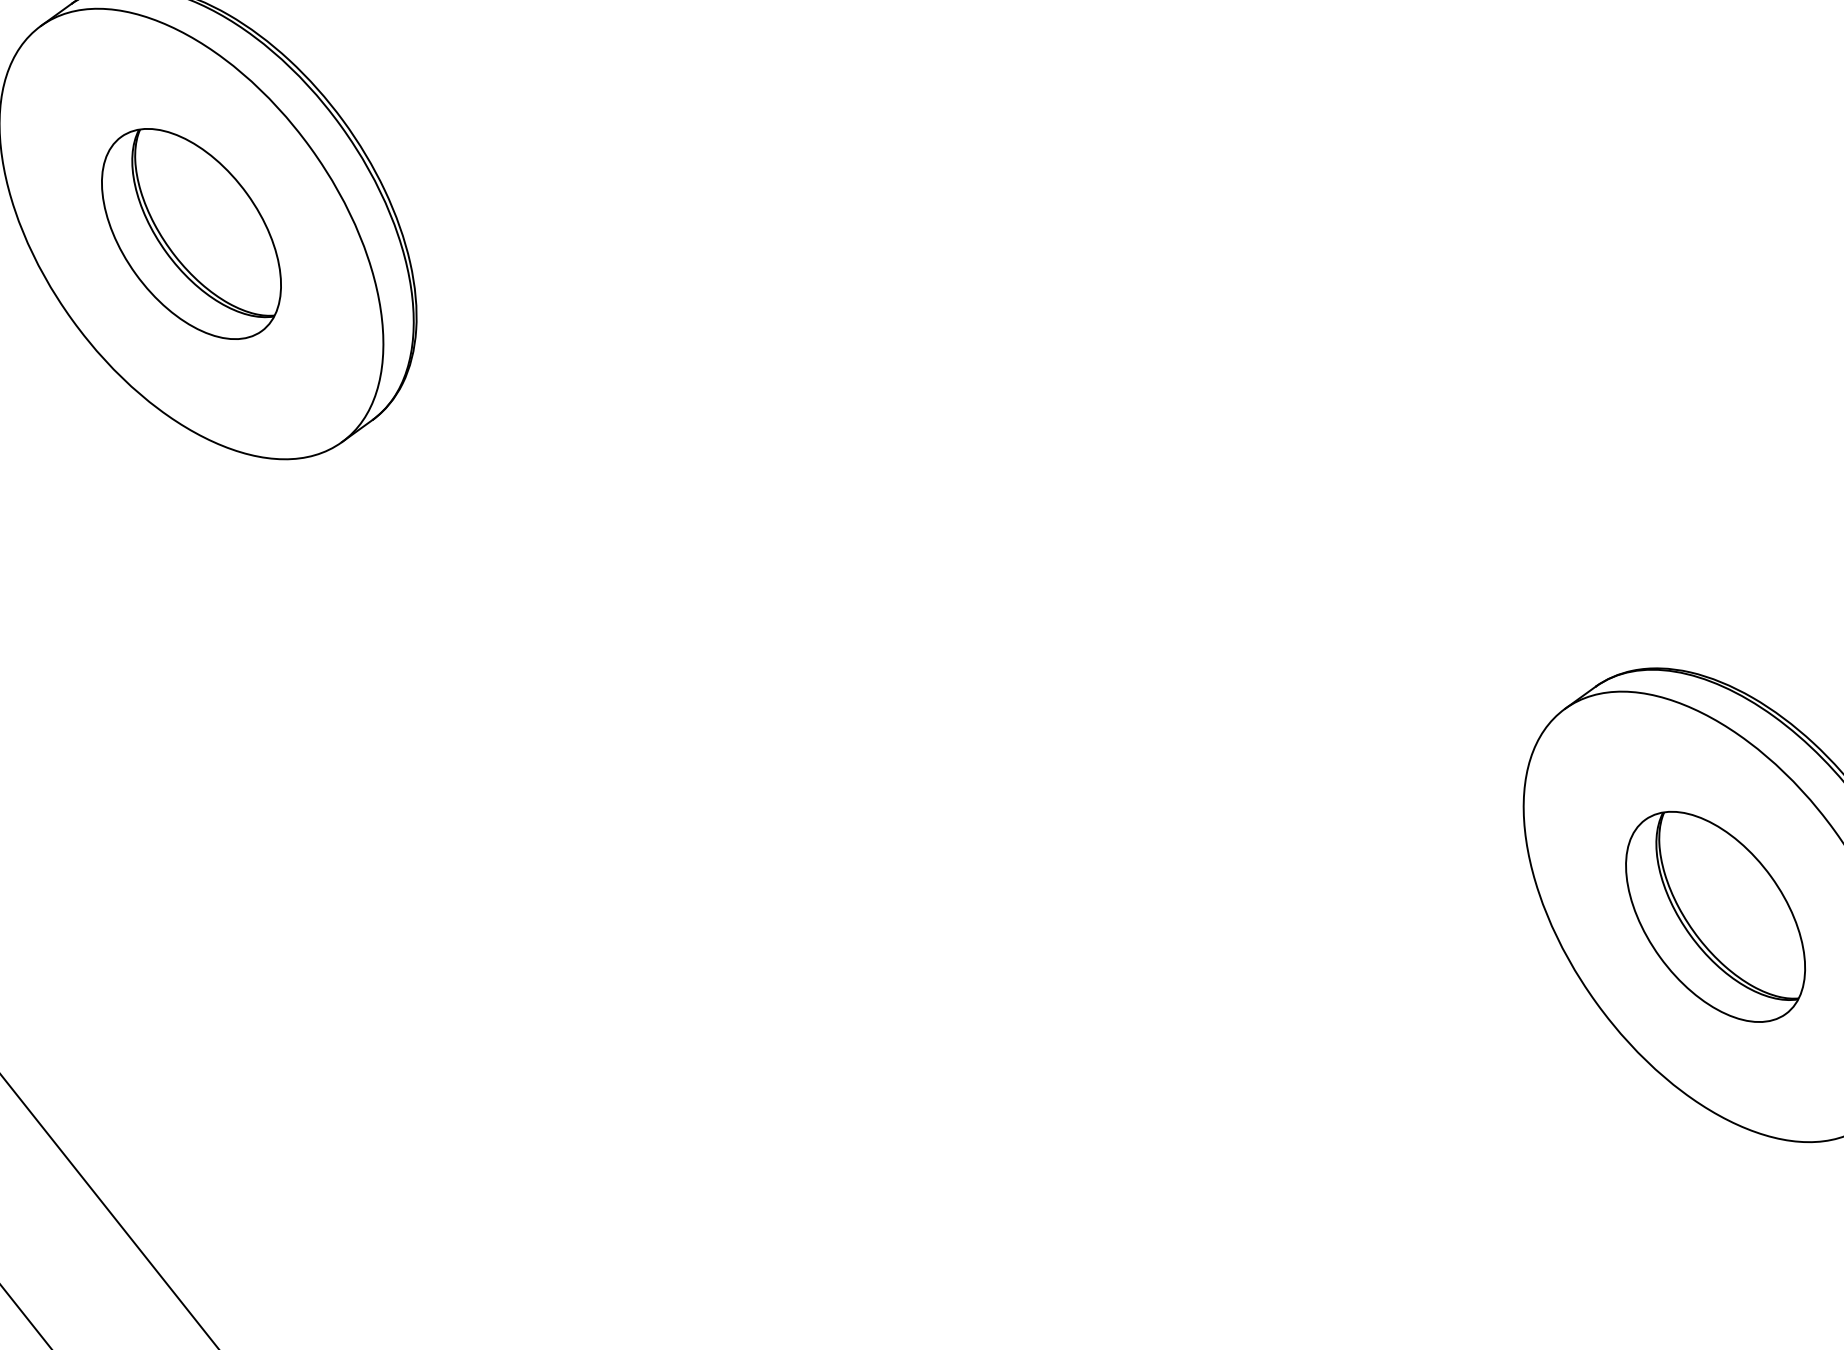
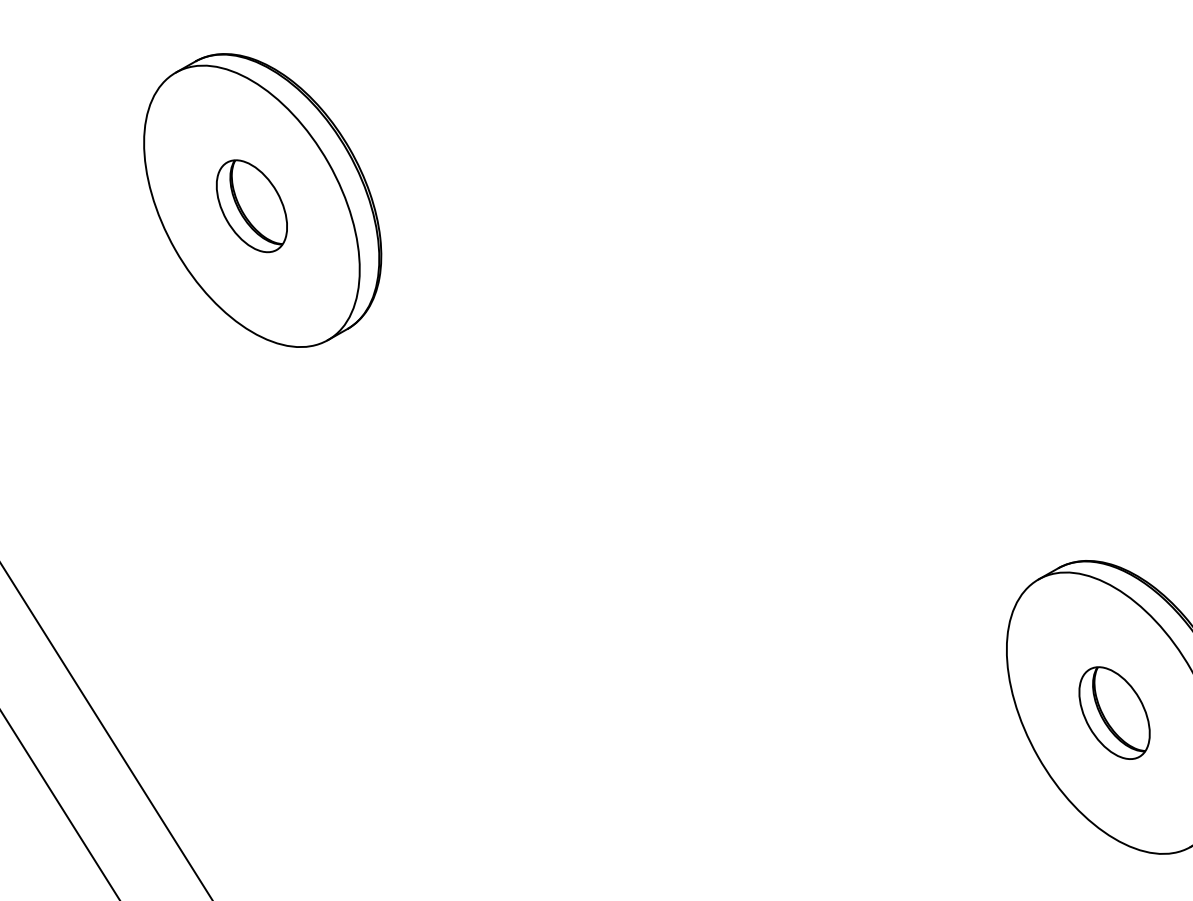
part: (190, 232) -> (251, 205), size x0.7
part: (1715, 915) -> (1114, 712), size x0.7

